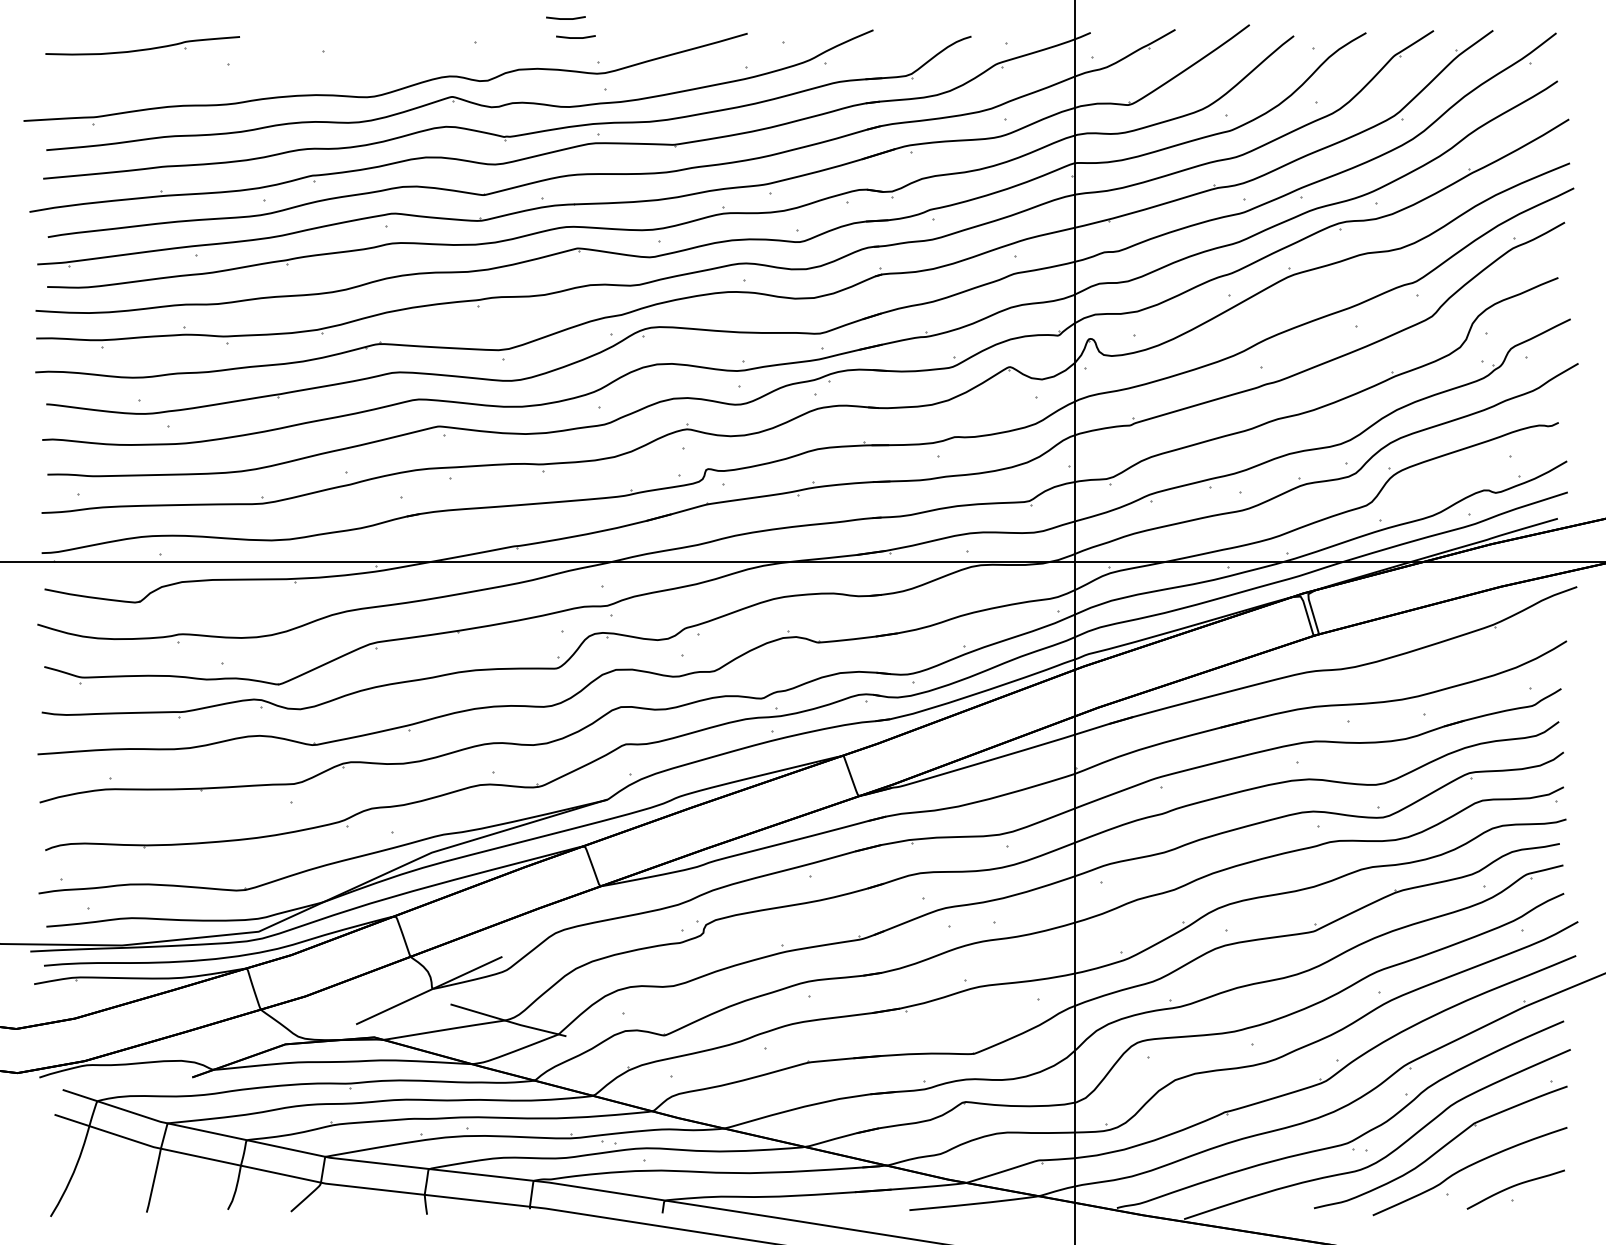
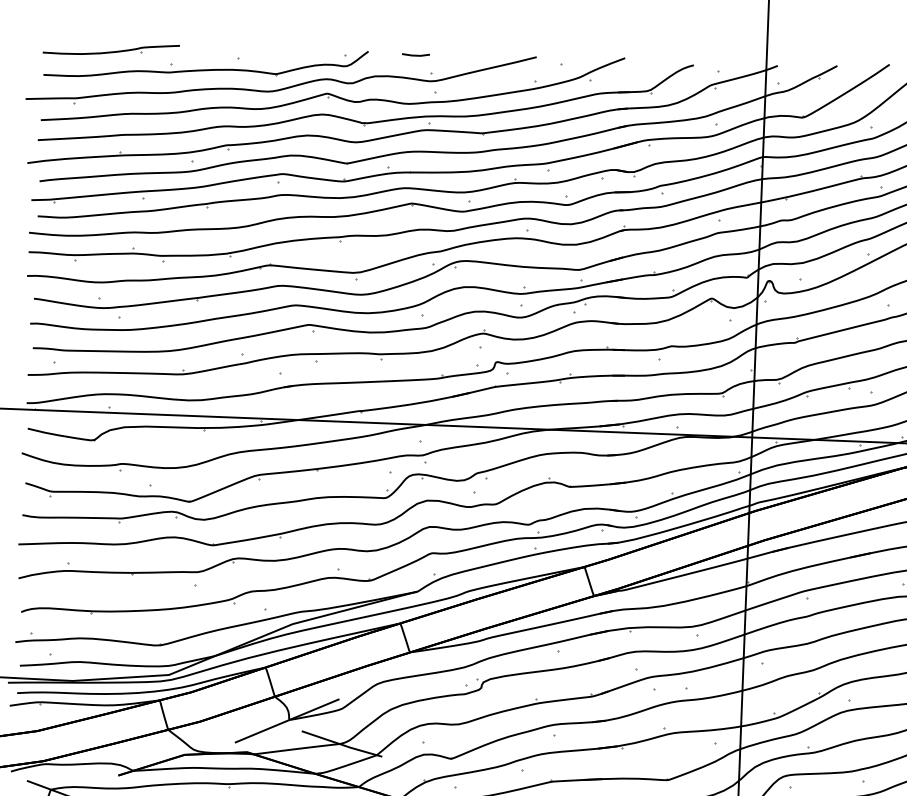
line: (565, 18) -> (409, 41), removed
part: (277, 69) -> (205, 69), added

